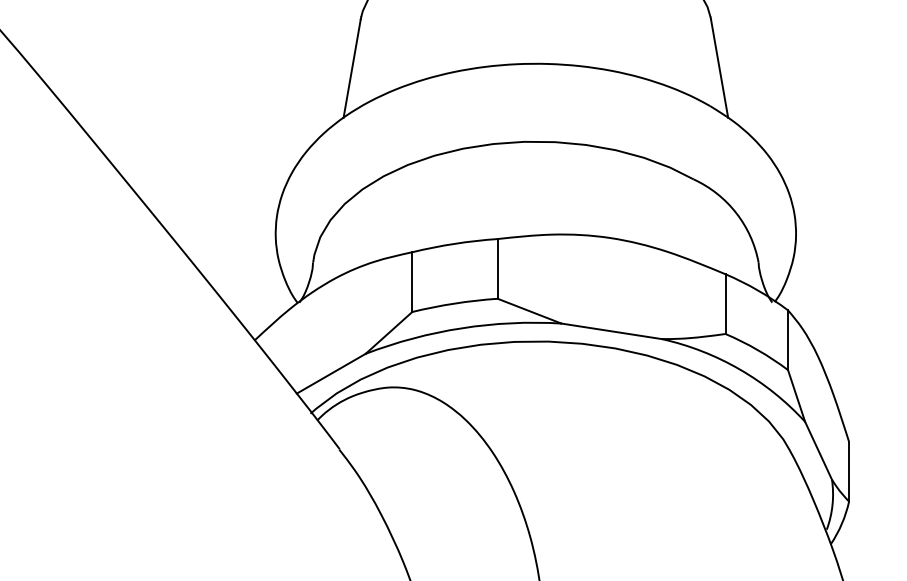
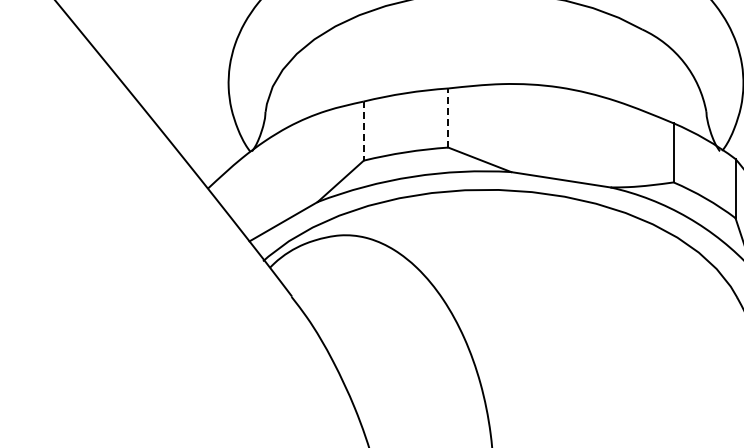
line: (497, 268) -> (448, 117), solid -> dashed
line: (412, 282) -> (363, 131), solid -> dashed

